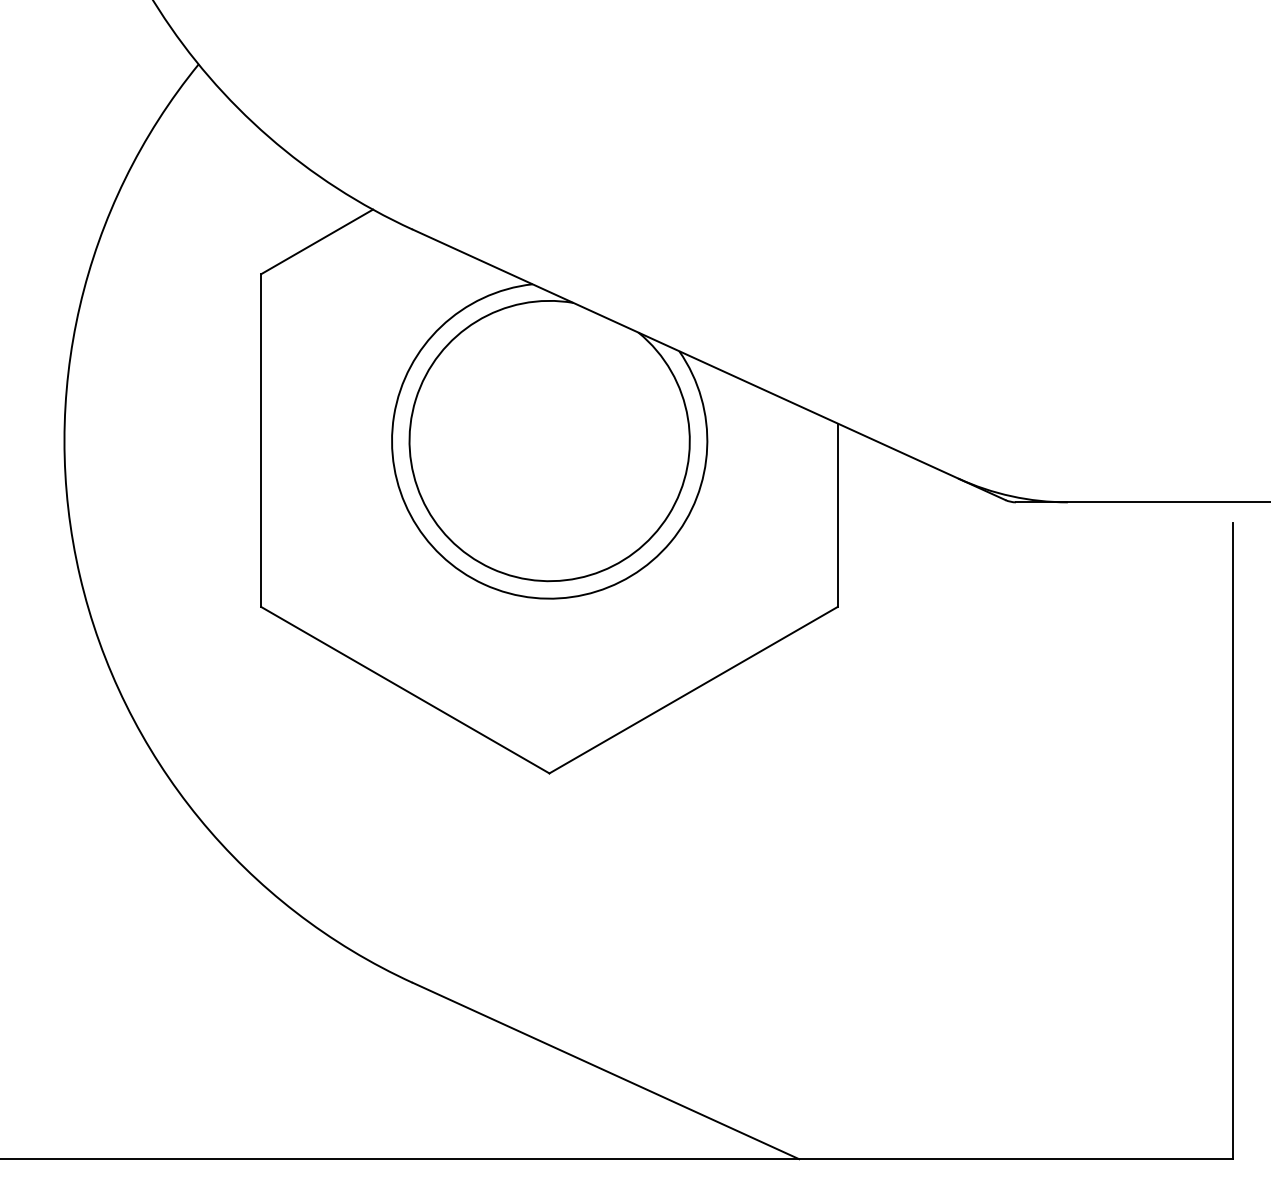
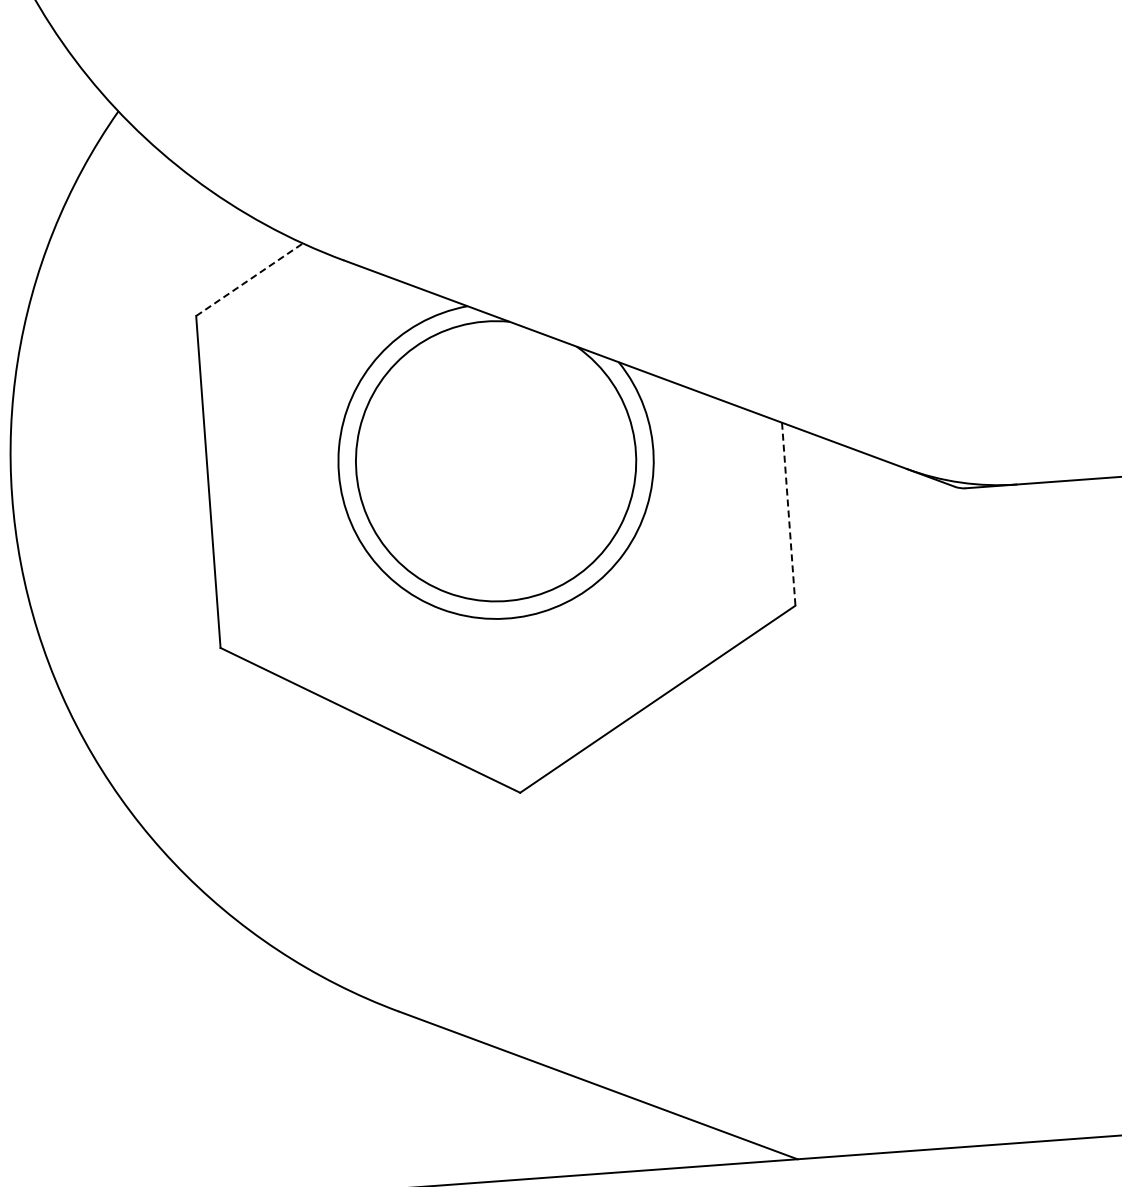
line: (317, 241) -> (249, 279), solid -> dashed
line: (837, 515) -> (788, 514), solid -> dashed

